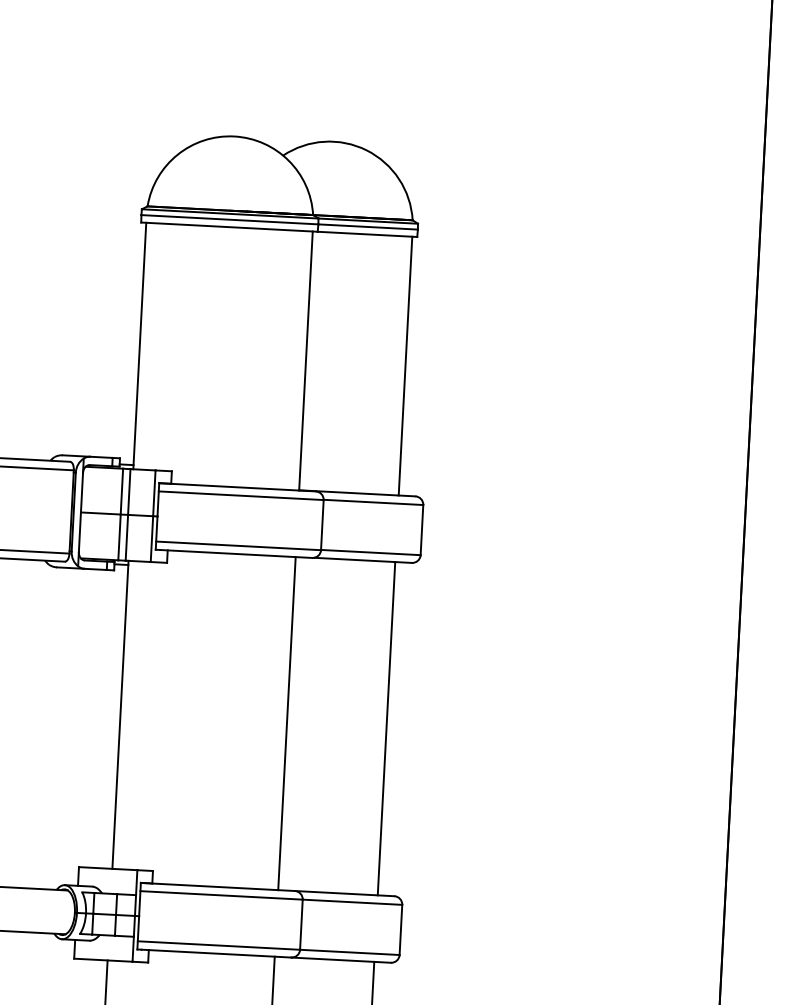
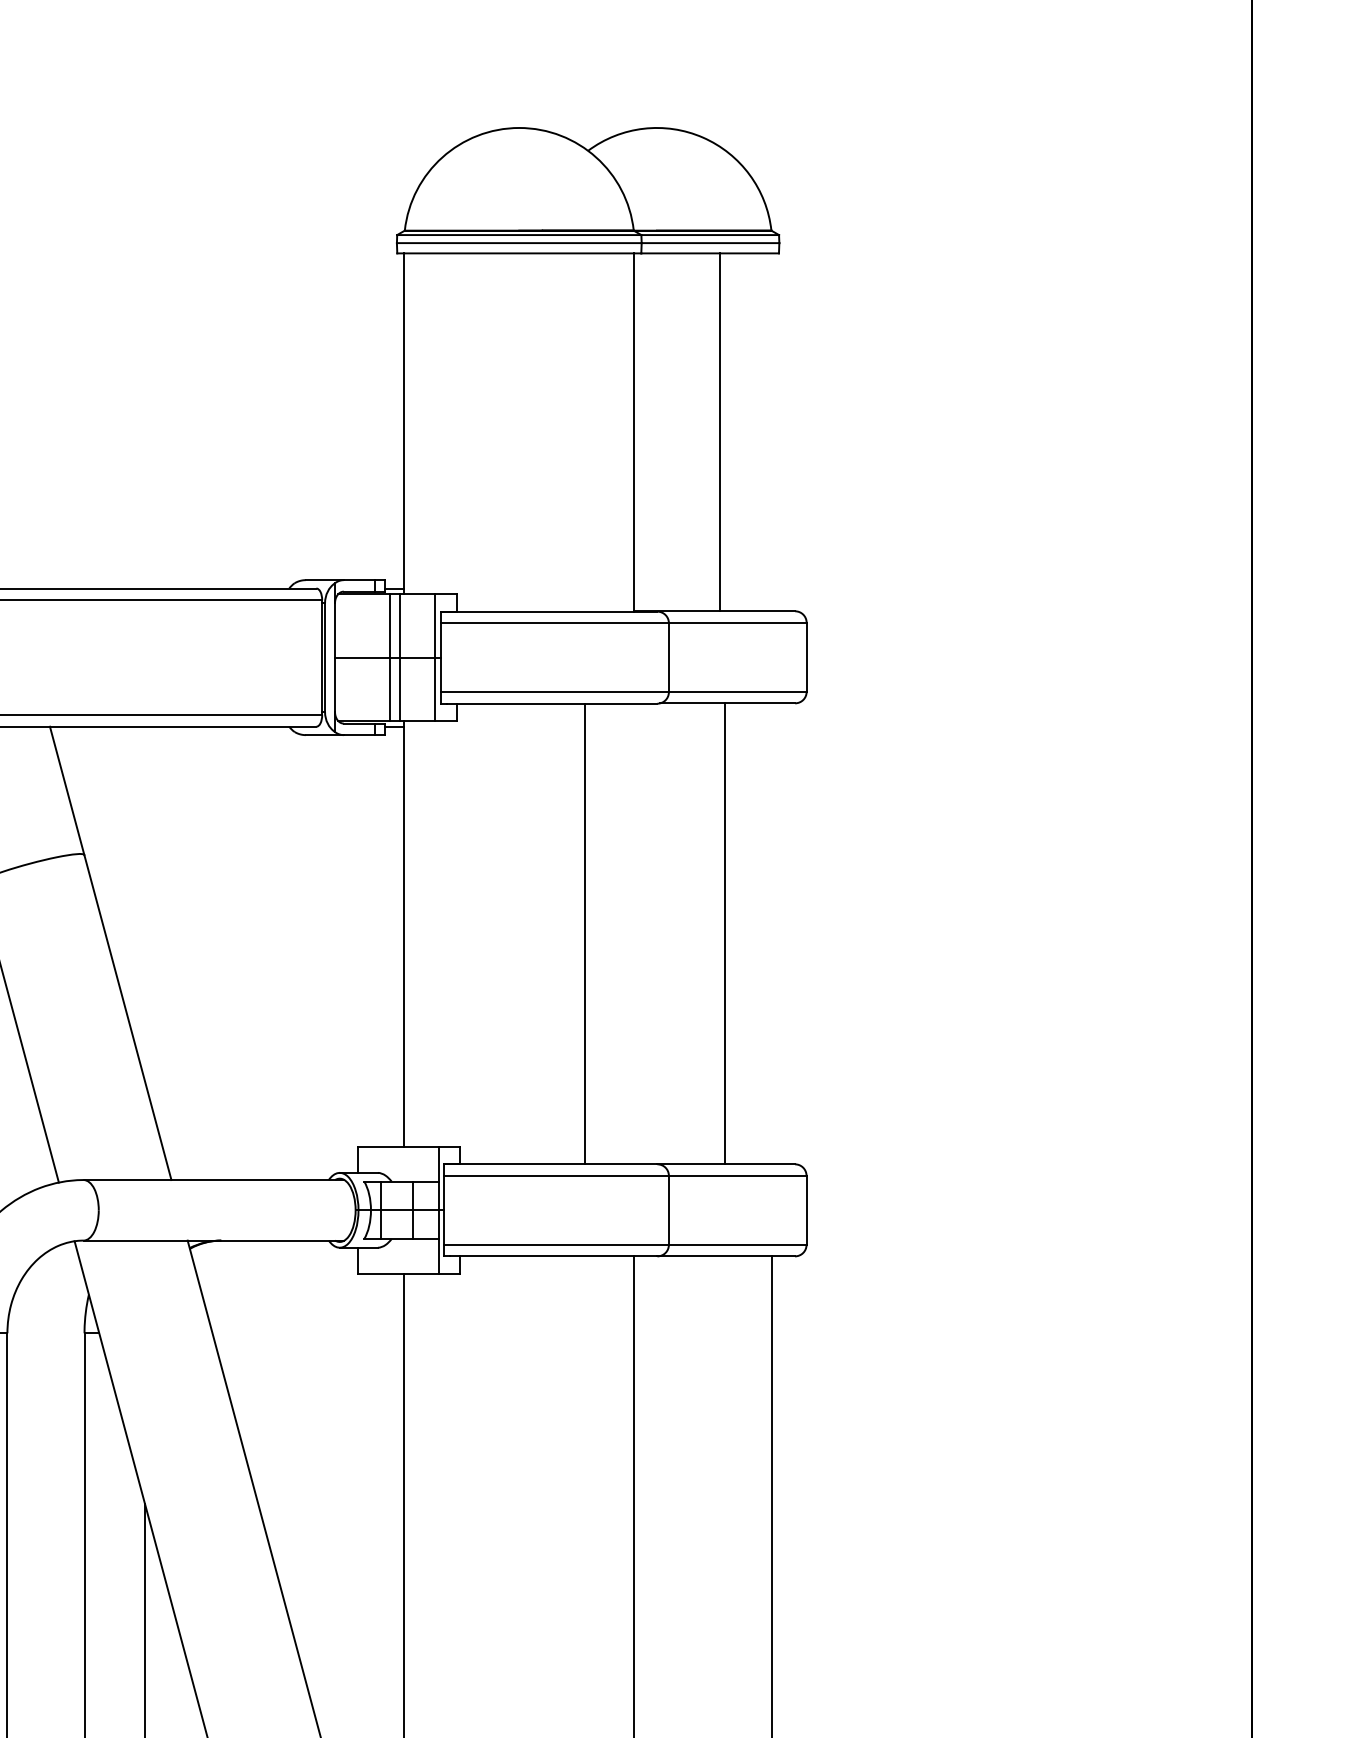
line: (405, 366) -> (720, 432), moved
line: (287, 723) -> (585, 933), moved
line: (386, 728) -> (725, 933), moved

